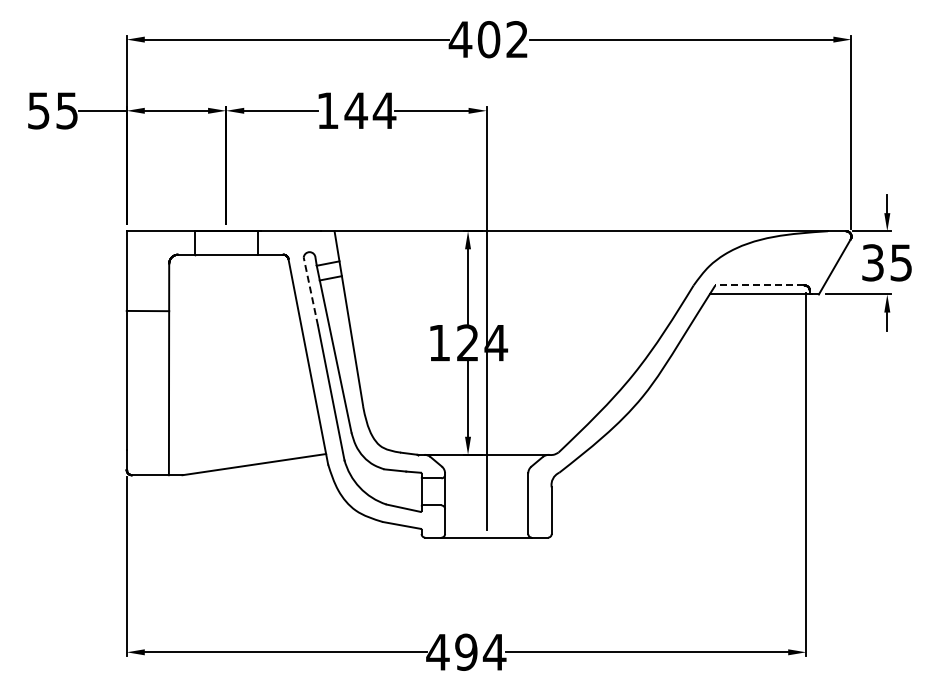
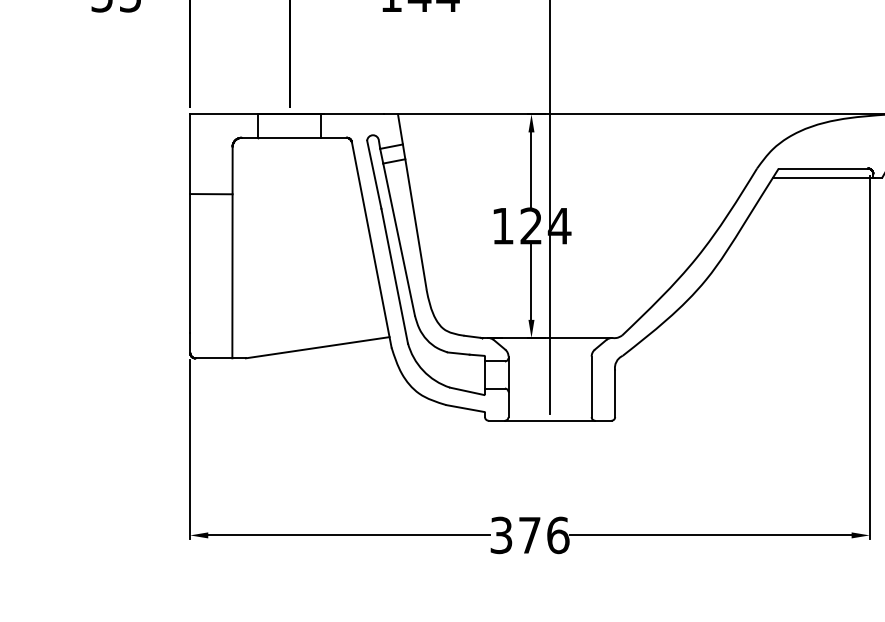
line: (759, 285) -> (822, 168), dashed -> solid
line: (310, 291) -> (373, 174), dashed -> solid
text: (466, 651) -> (529, 534), 494 -> 376

